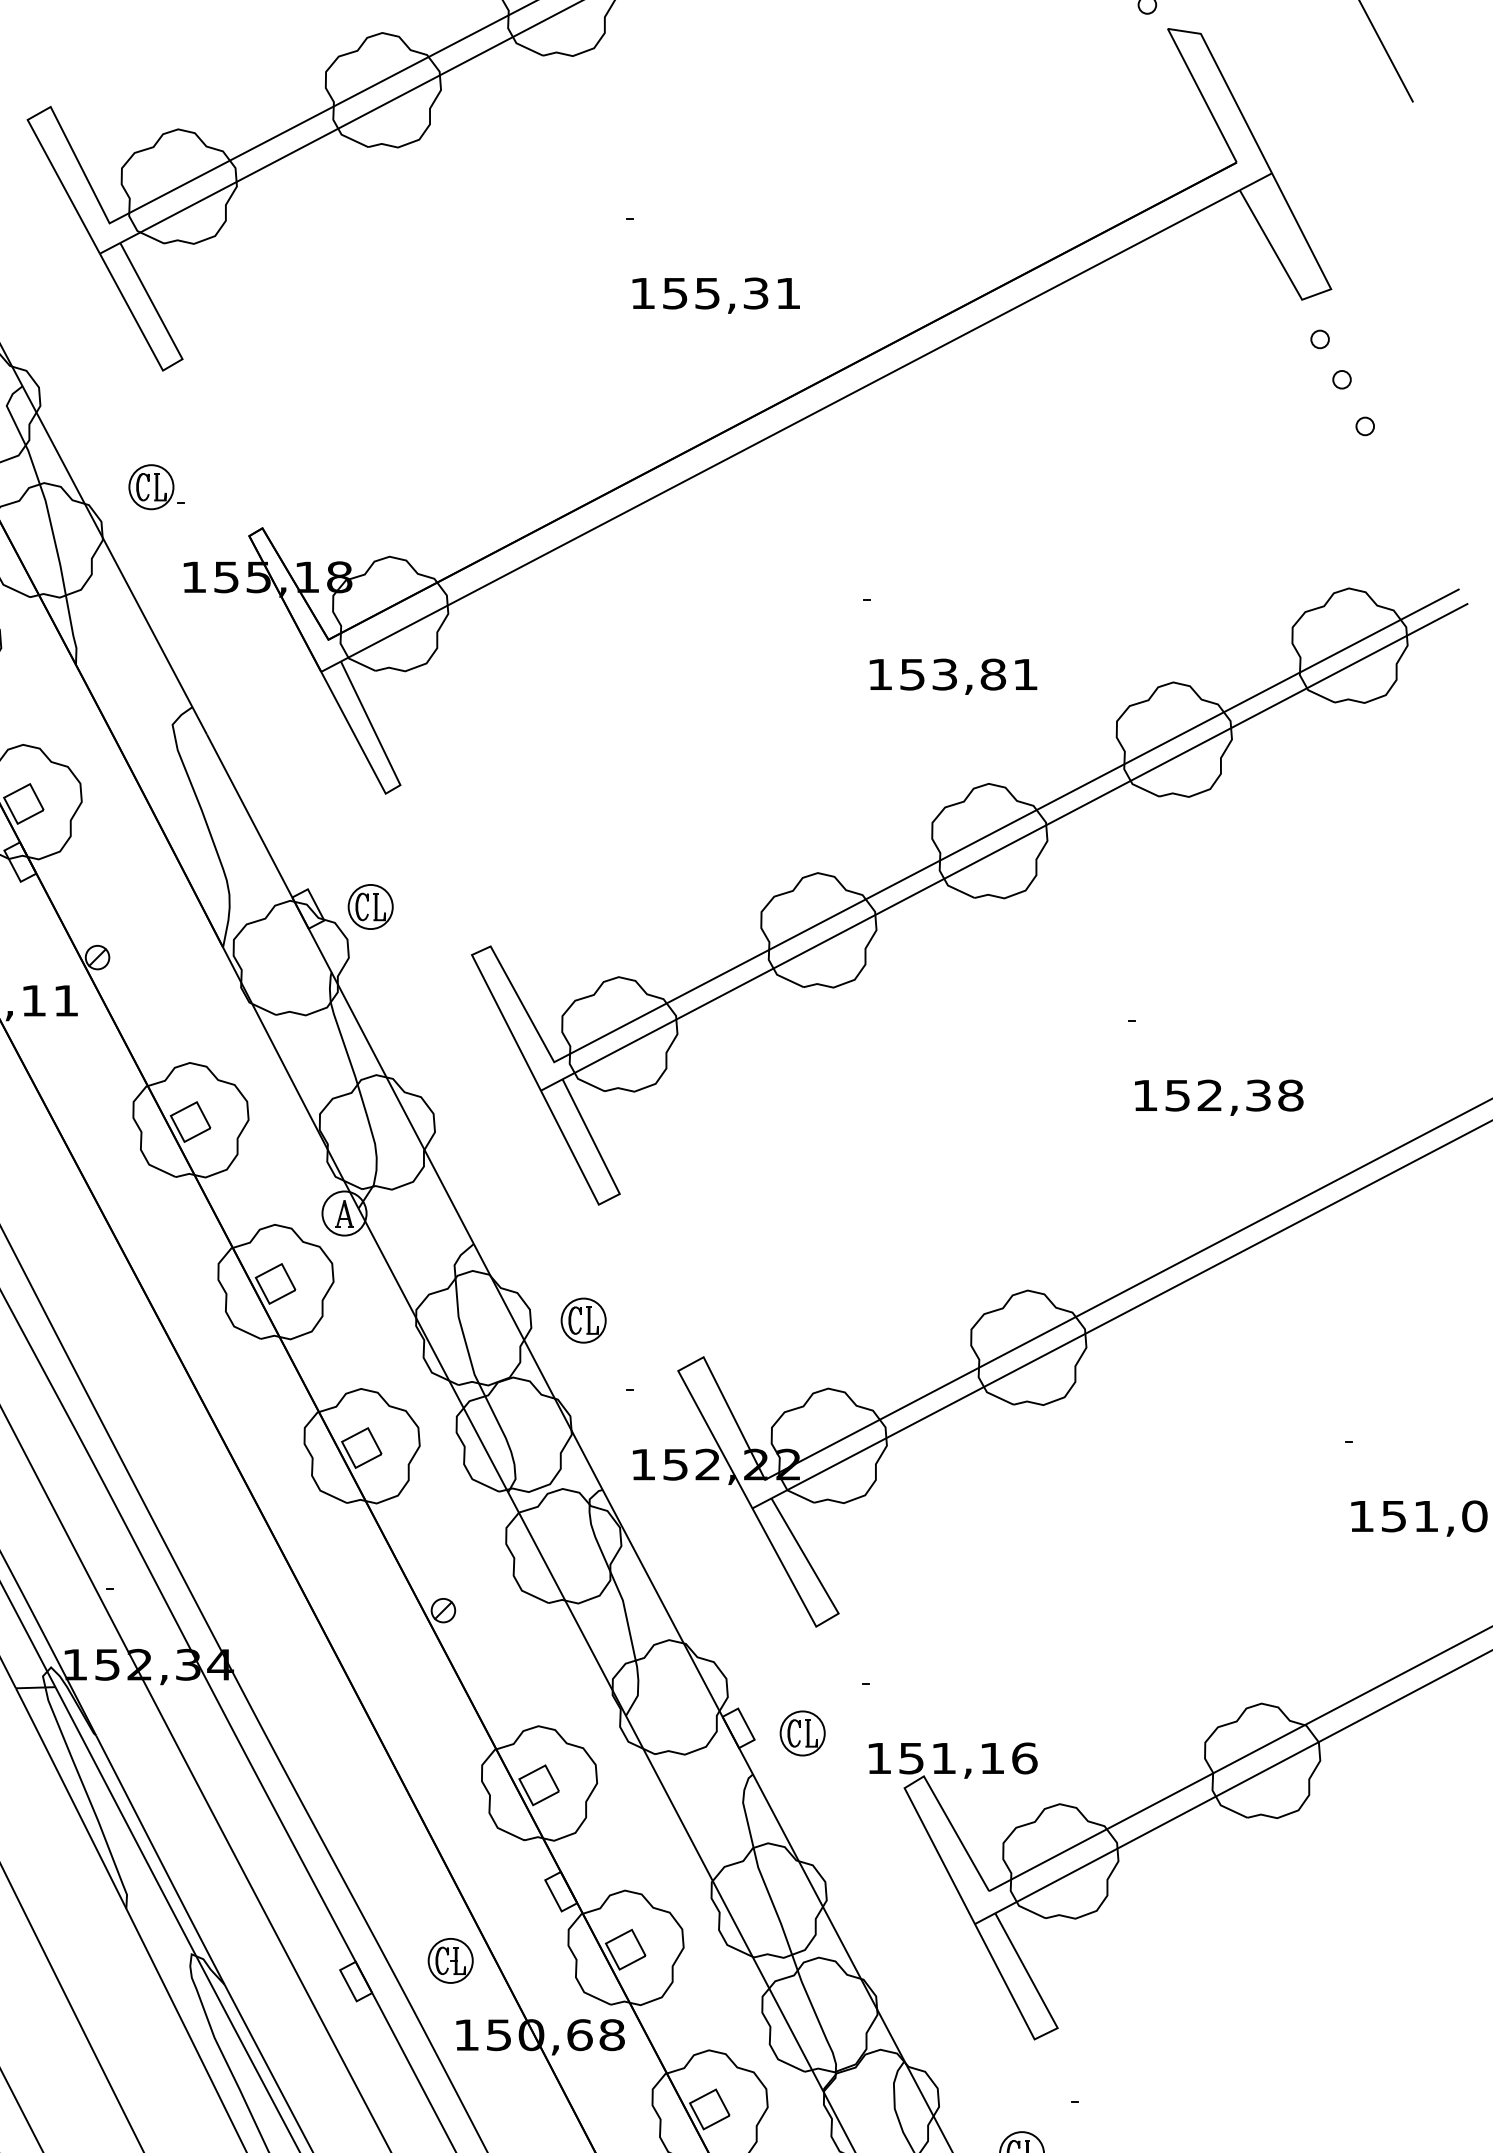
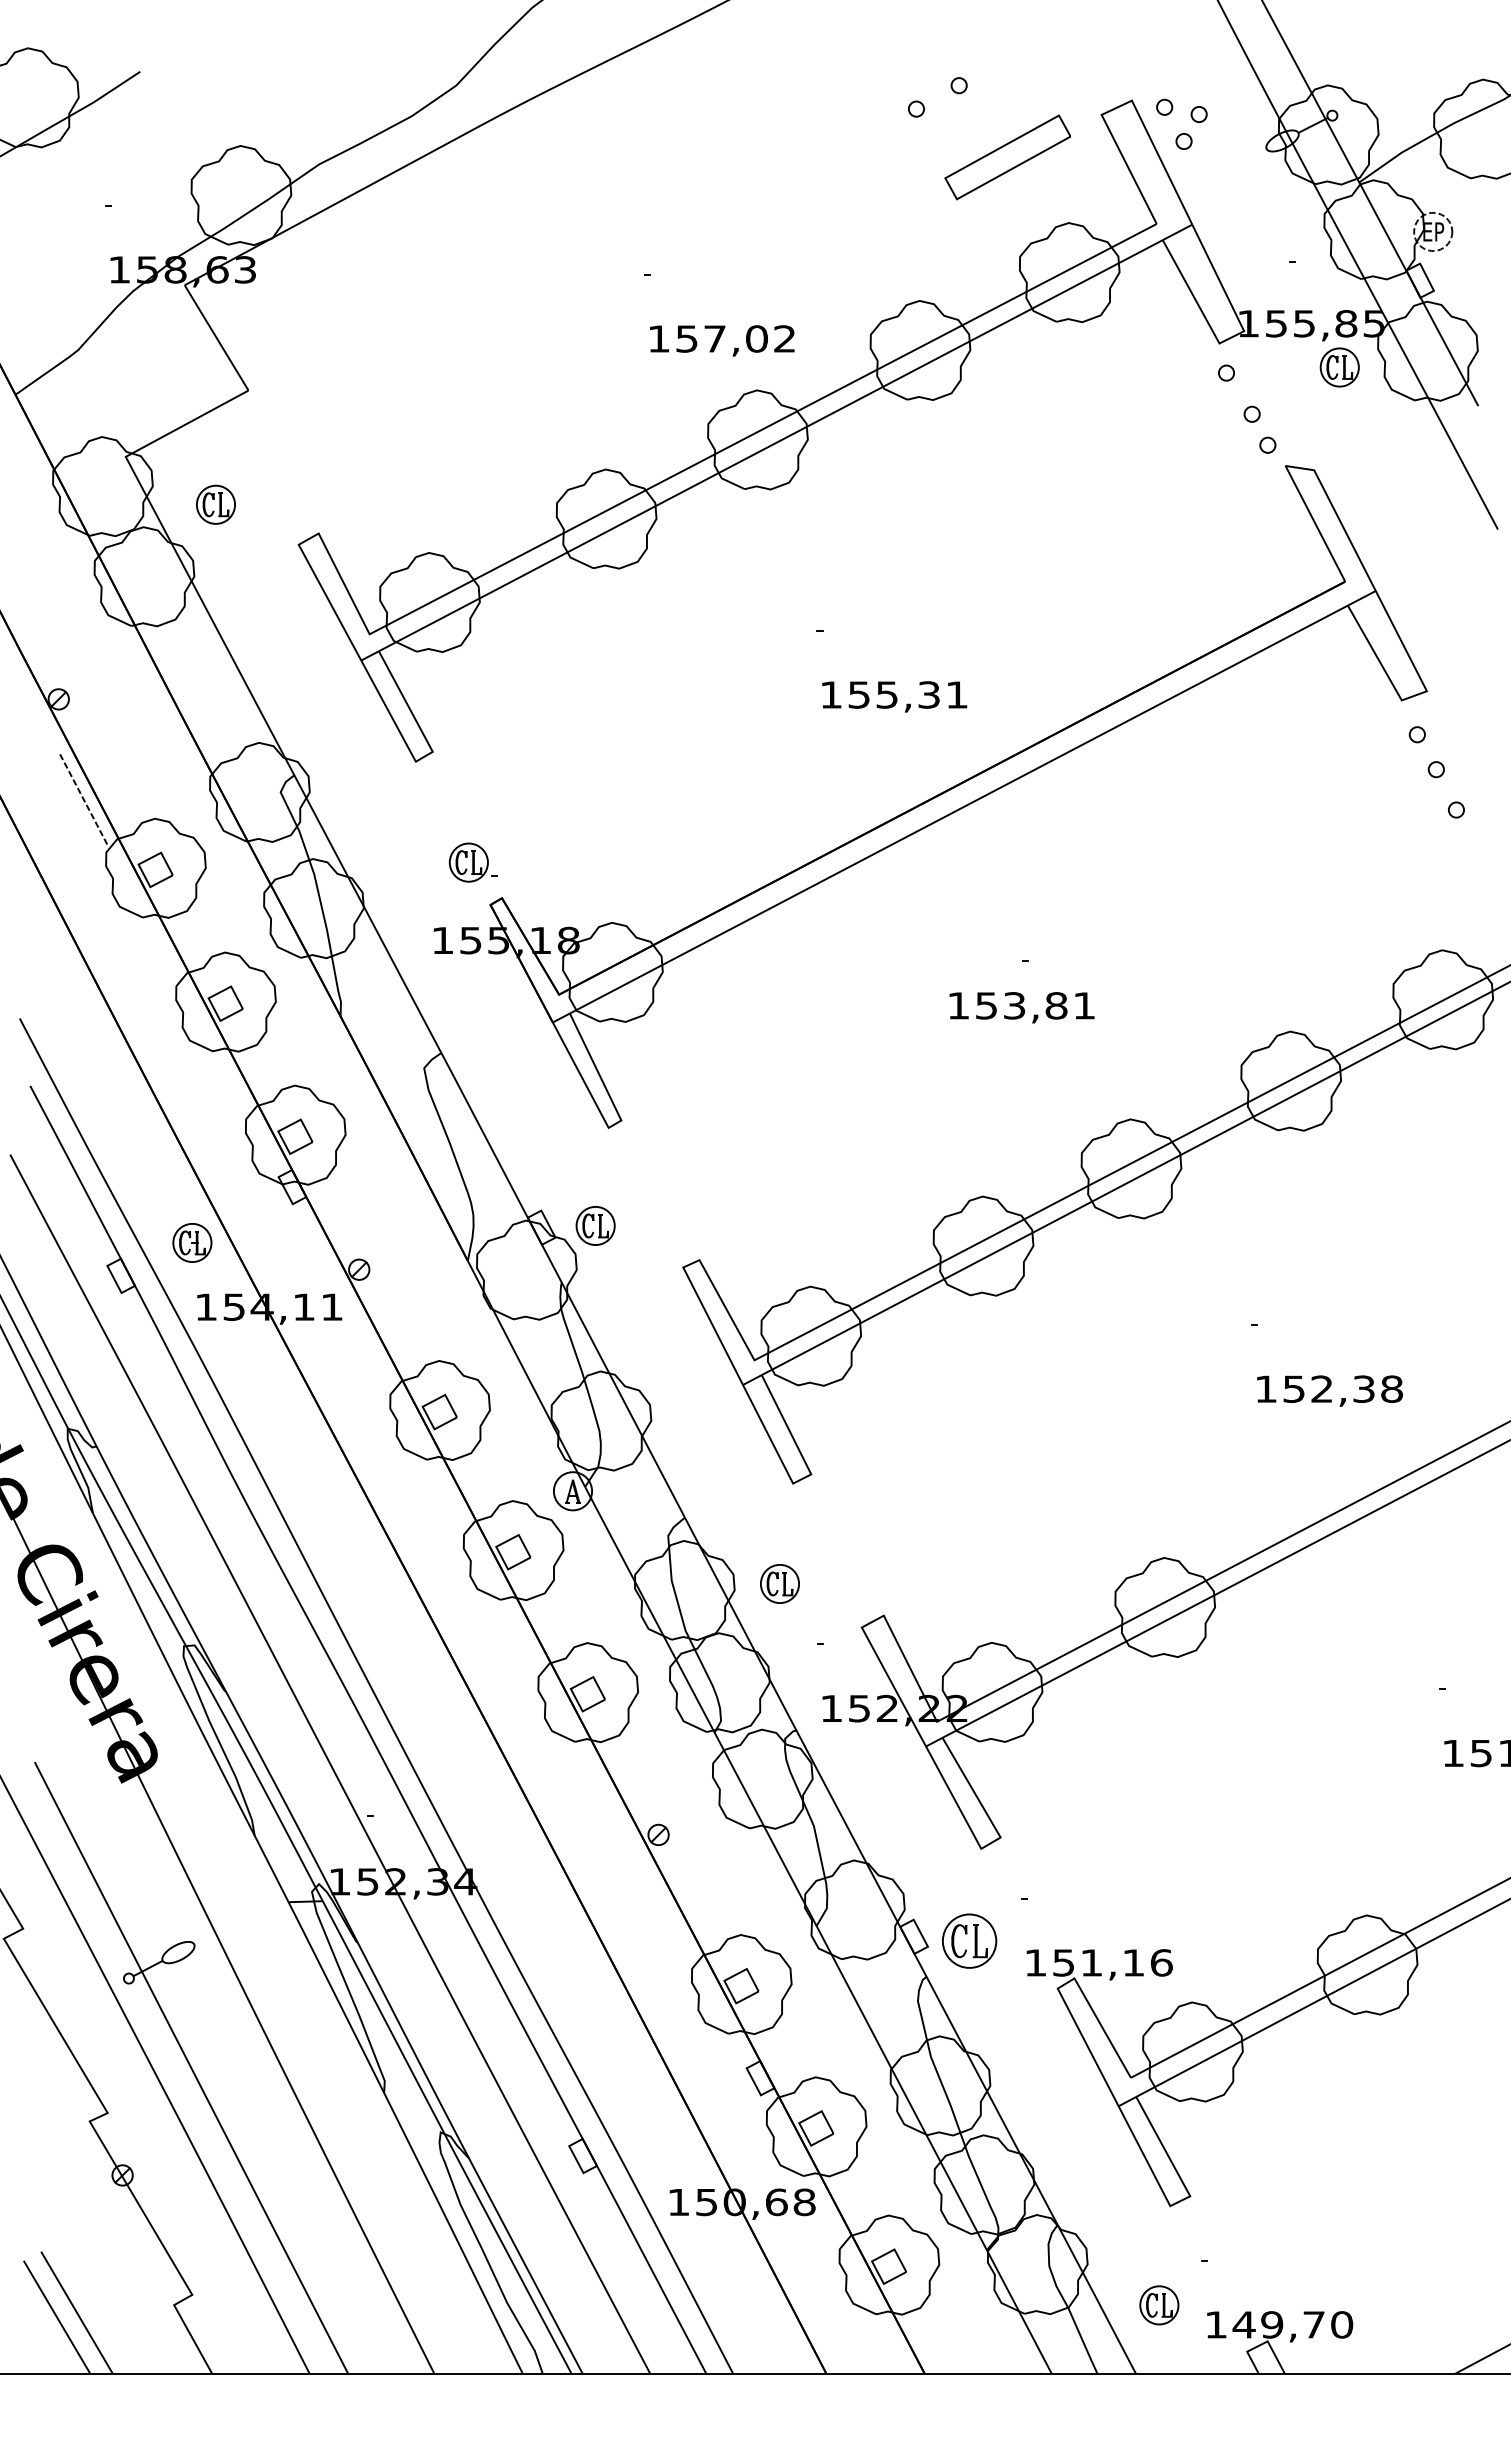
part: (155, 487) -> (472, 862), moved
text: (952, 676) -> (1021, 1007), moved
part: (802, 1733) -> (969, 1941), size x1.4
part: (450, 1961) -> (664, 2138), removed

